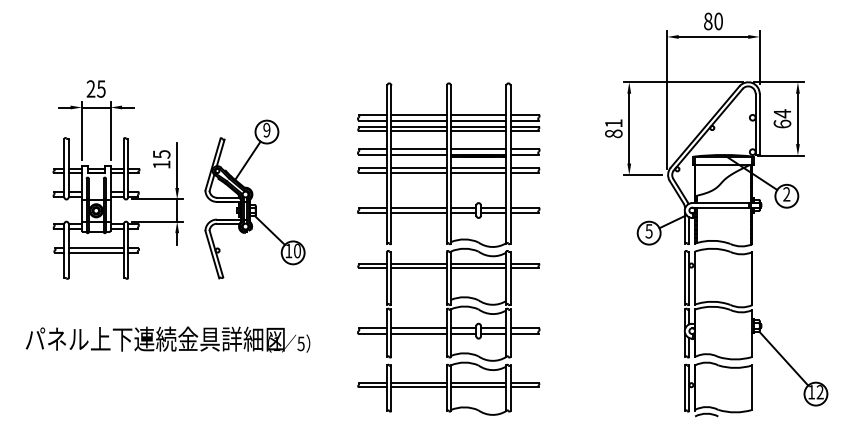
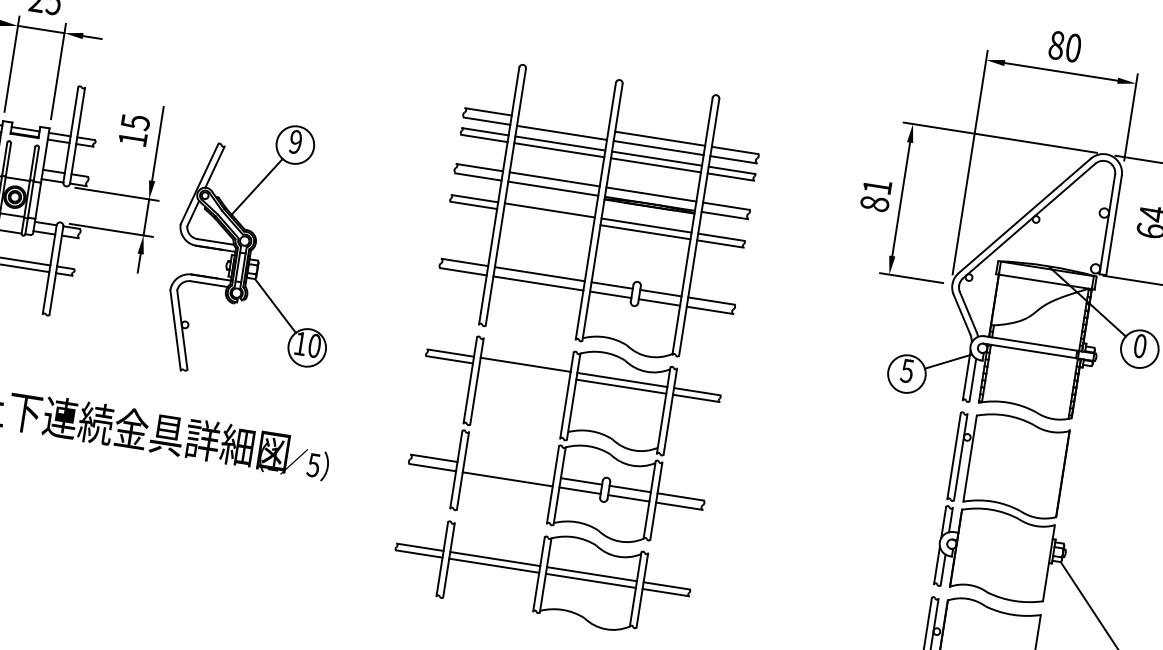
line: (418, 114) -> (562, 122), removed
line: (418, 172) -> (547, 216), removed
text: (786, 194) -> (1139, 346), 2 -> 0
part: (254, 199) -> (258, 251), moved
line: (418, 267) -> (523, 371), removed
line: (418, 328) -> (508, 470), removed

